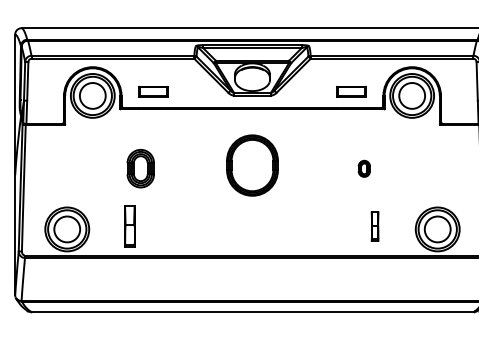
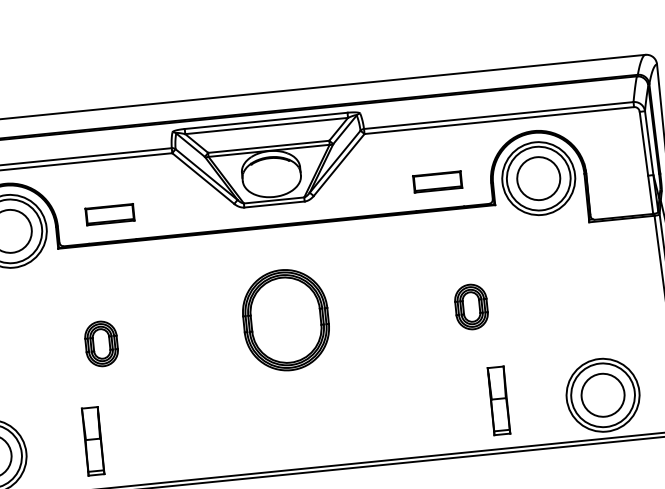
part: (140, 168) -> (101, 343), size x0.71
part: (364, 168) -> (471, 306), size x1.67
part: (374, 226) -> (497, 400), size x1.43

